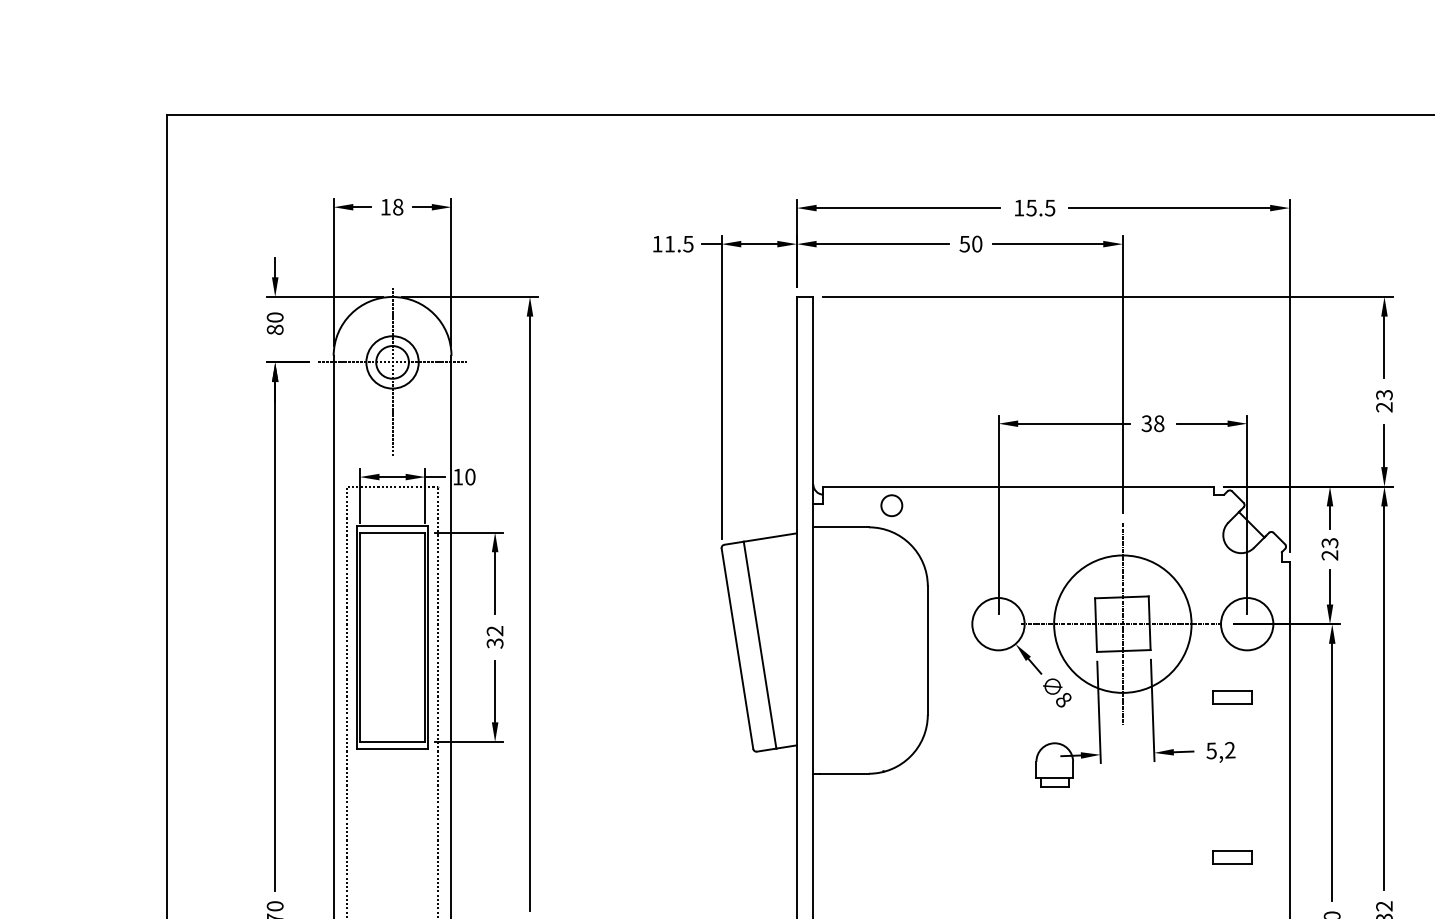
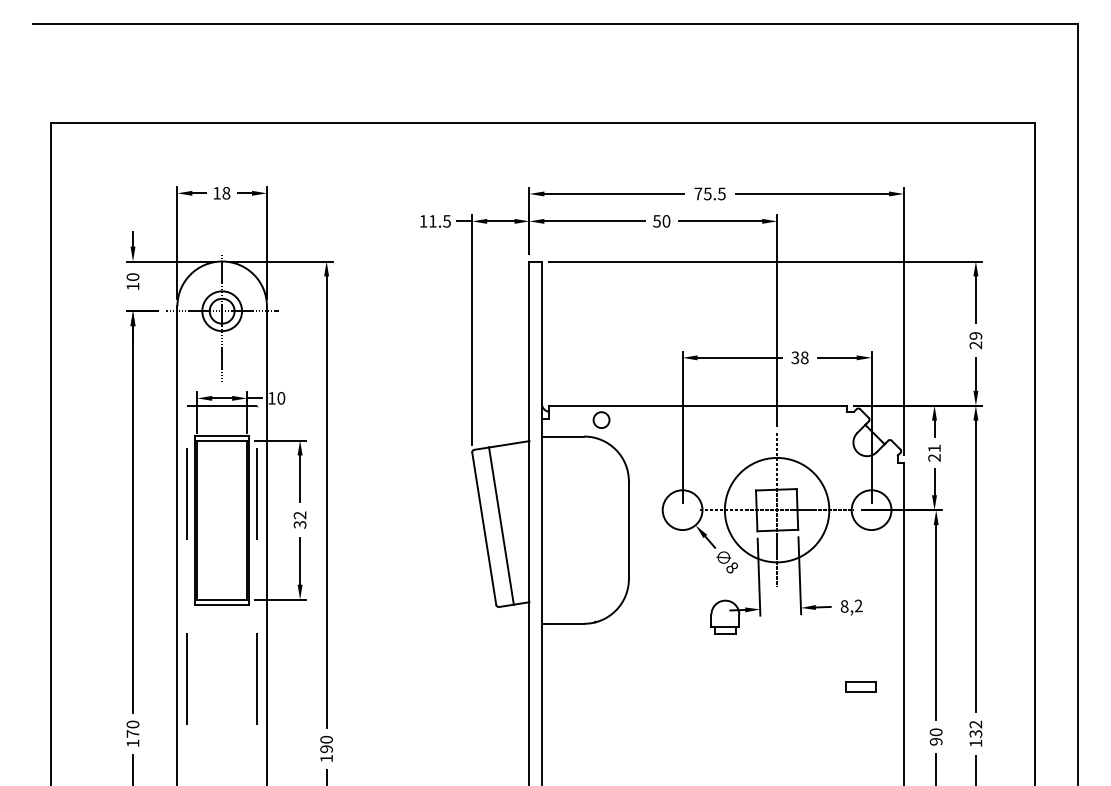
text: (1019, 207) -> (698, 193), 15.5 -> 75.5
text: (274, 329) -> (132, 286), 80 -> 10
text: (1383, 394) -> (975, 335), 23 -> 29
text: (1329, 543) -> (934, 448), 23 -> 21
part: (1232, 697) -> (860, 565), removed
text: (1211, 750) -> (844, 606), 5,2 -> 8,2

